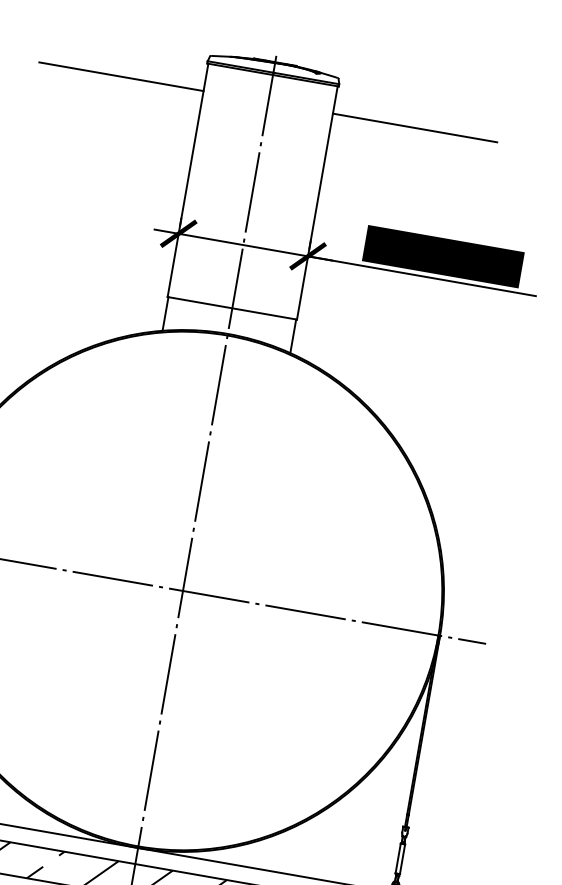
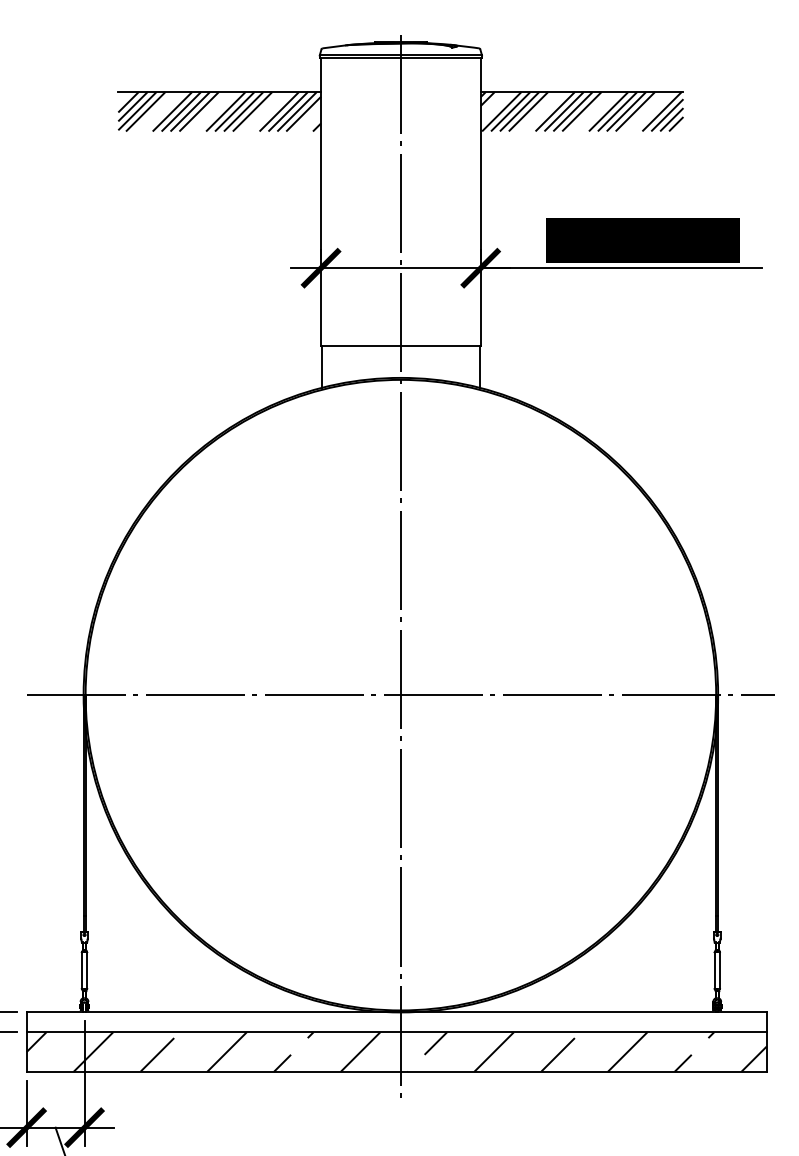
hatch: (118, 92) -> (219, 111), added
hatch: (411, 143) -> (581, 111), added

